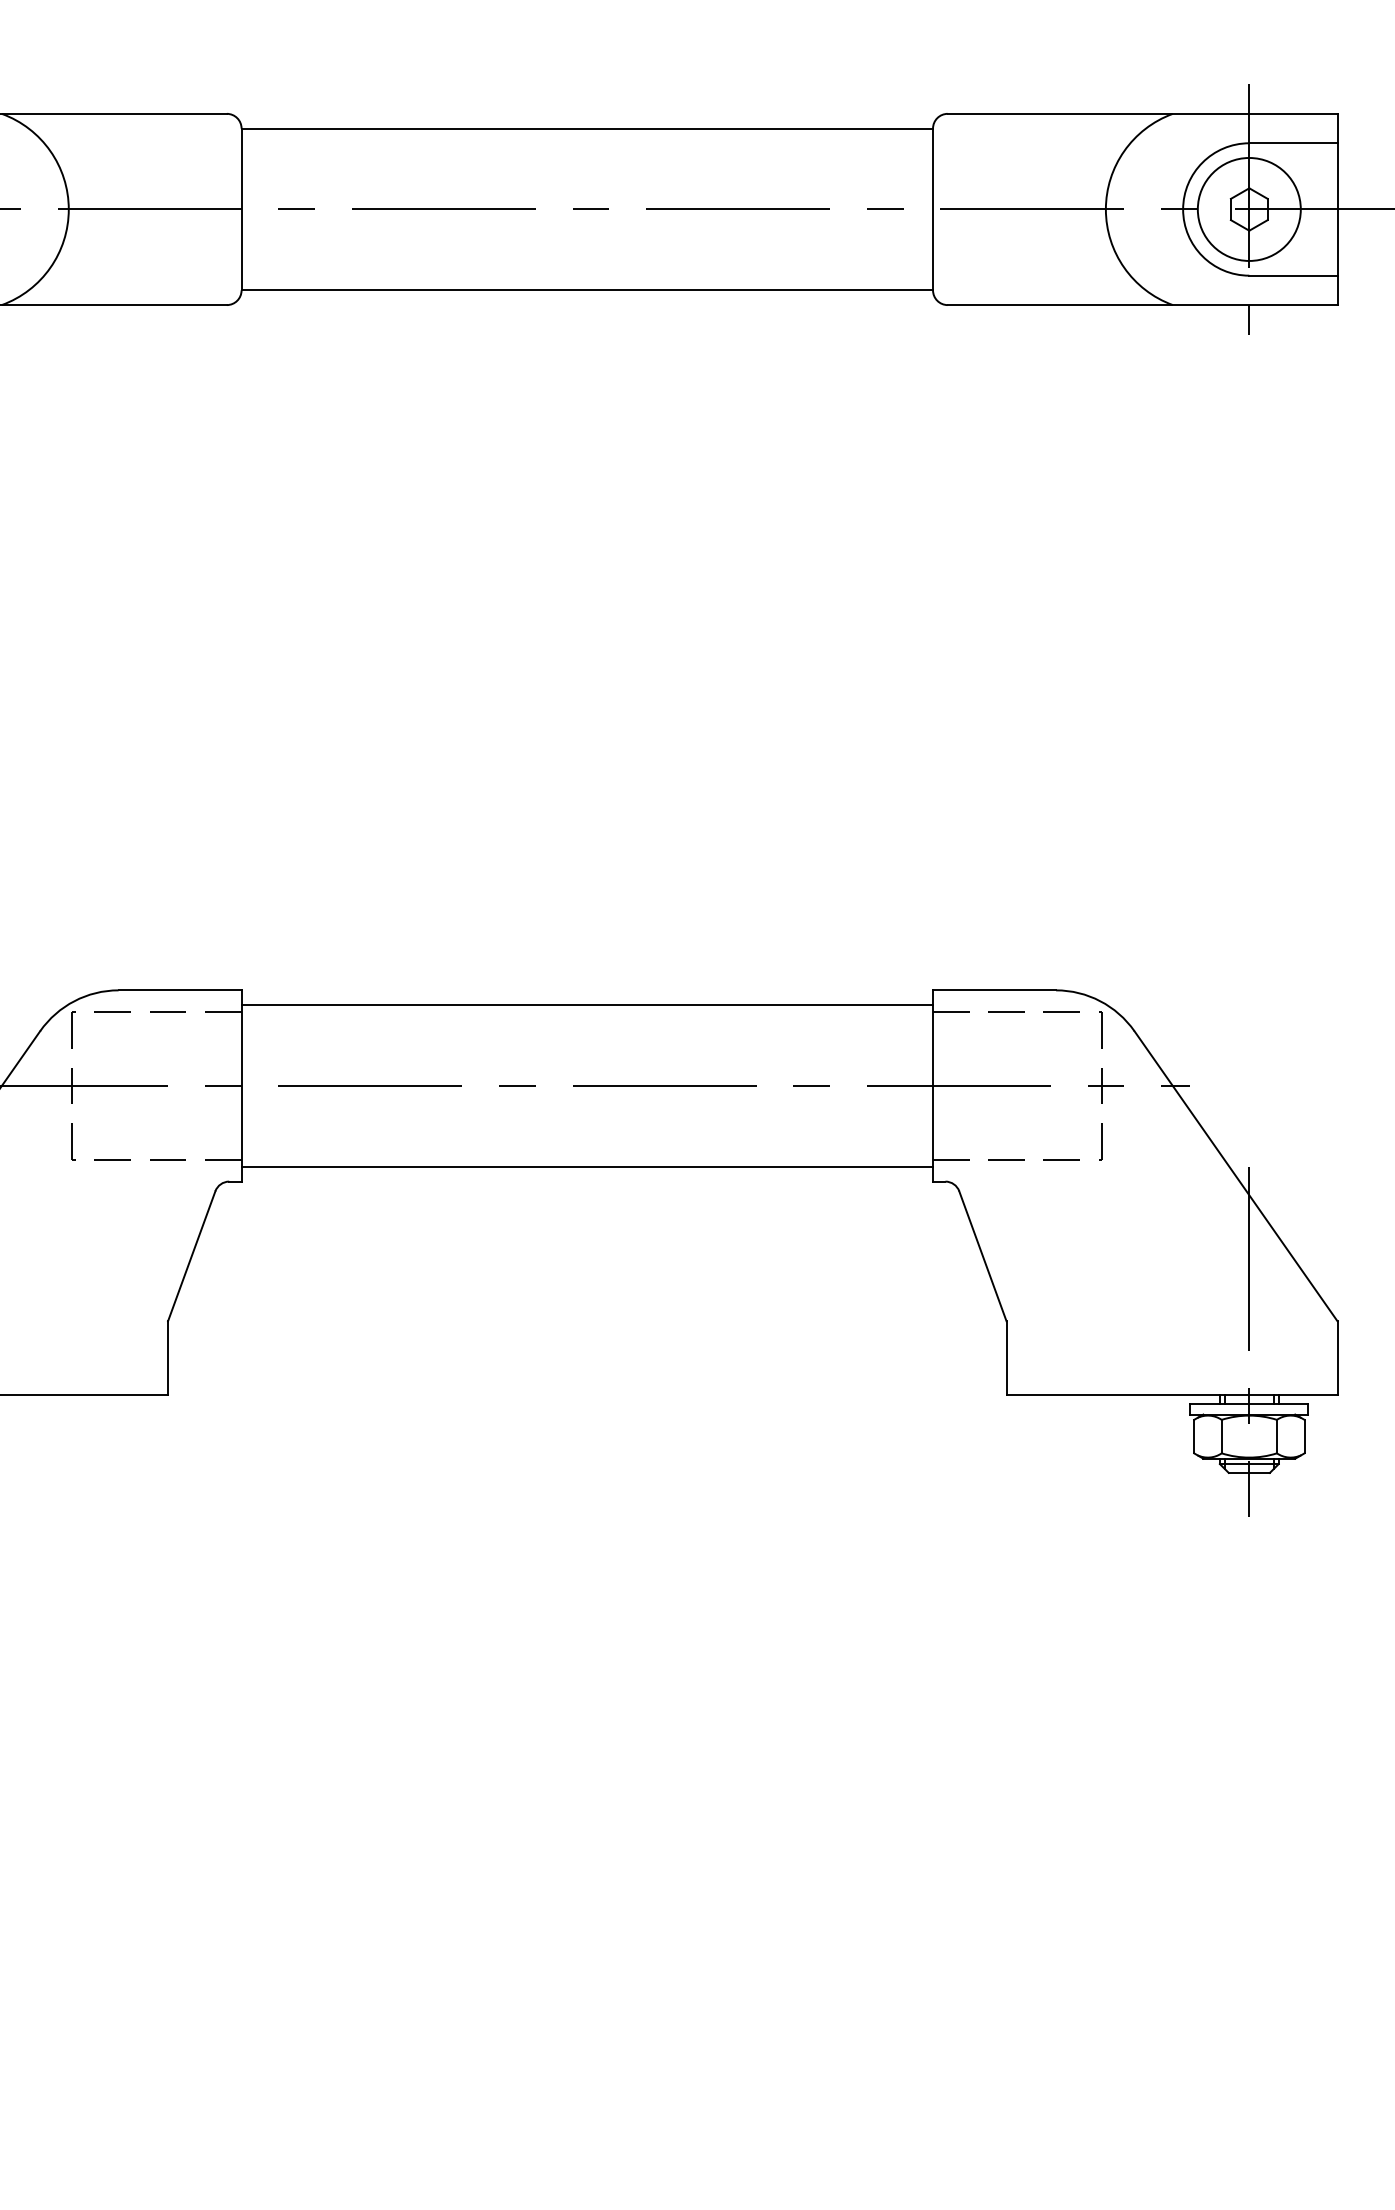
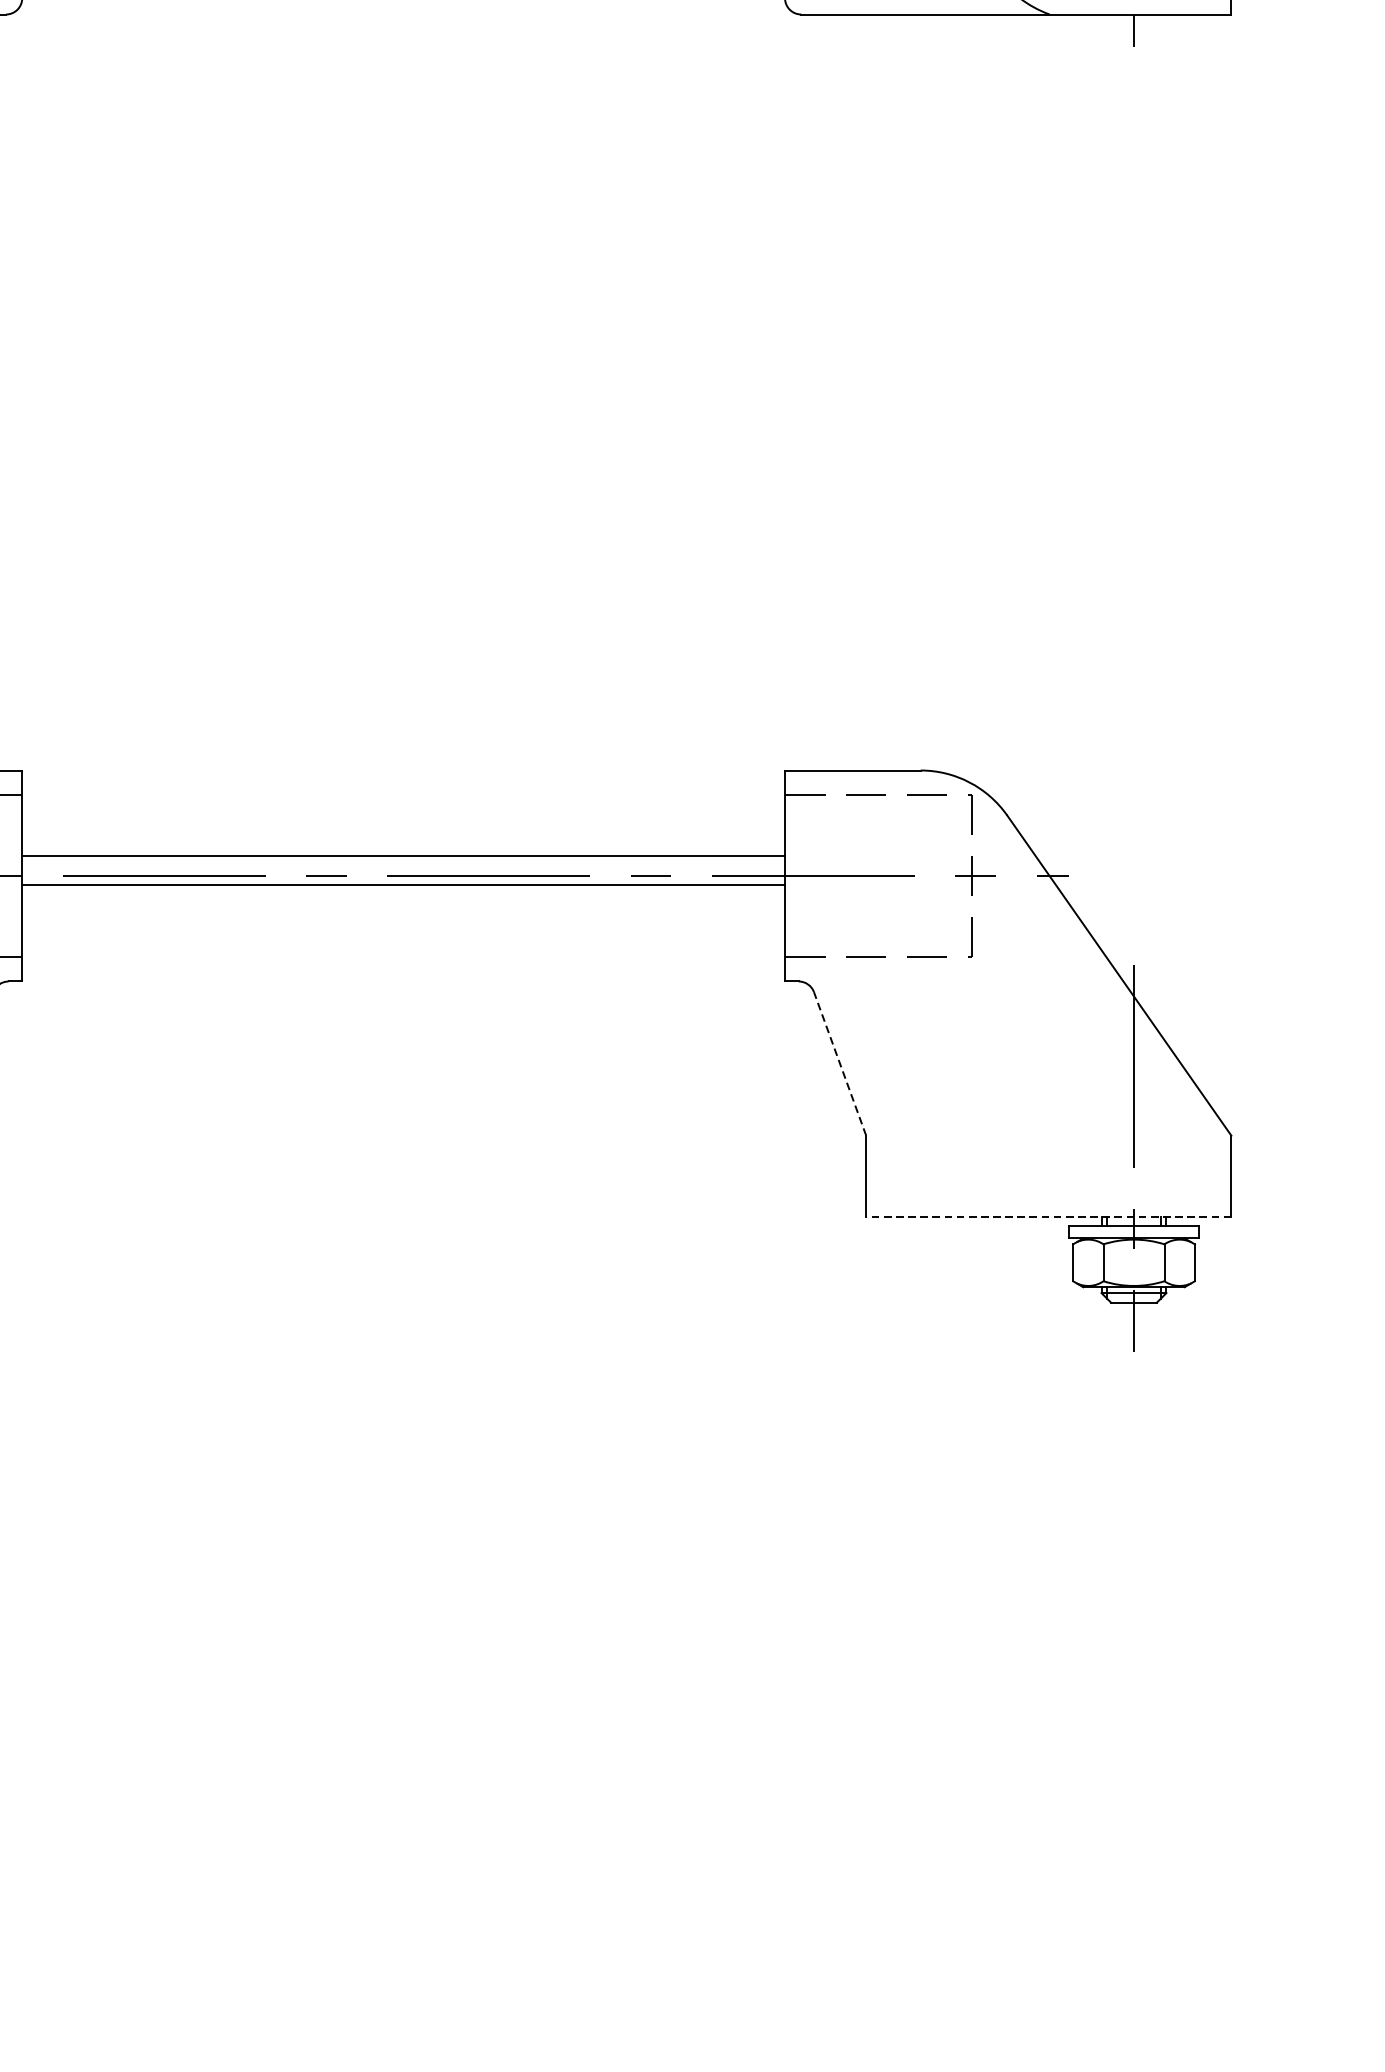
line: (587, 1005) -> (403, 856), moved
line: (587, 1166) -> (403, 884), moved
line: (982, 1255) -> (839, 1062), solid -> dashed
line: (1172, 1394) -> (1049, 1216), solid -> dashed

